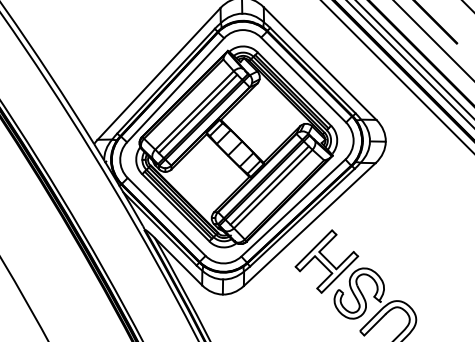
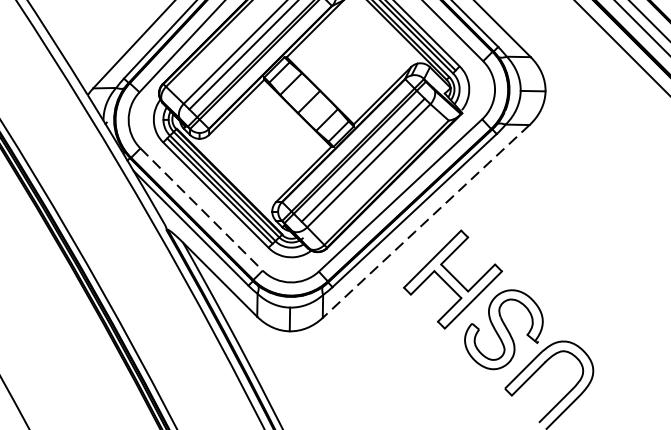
line: (167, 217) -> (202, 210), solid -> dashed
line: (309, 224) -> (425, 221), solid -> dashed

